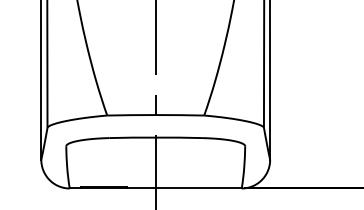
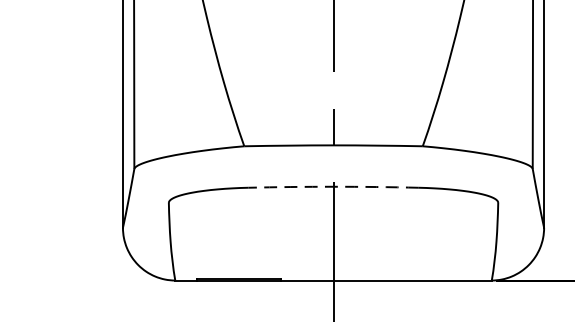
arc: (155, 137) -> (333, 186), solid -> dashed

